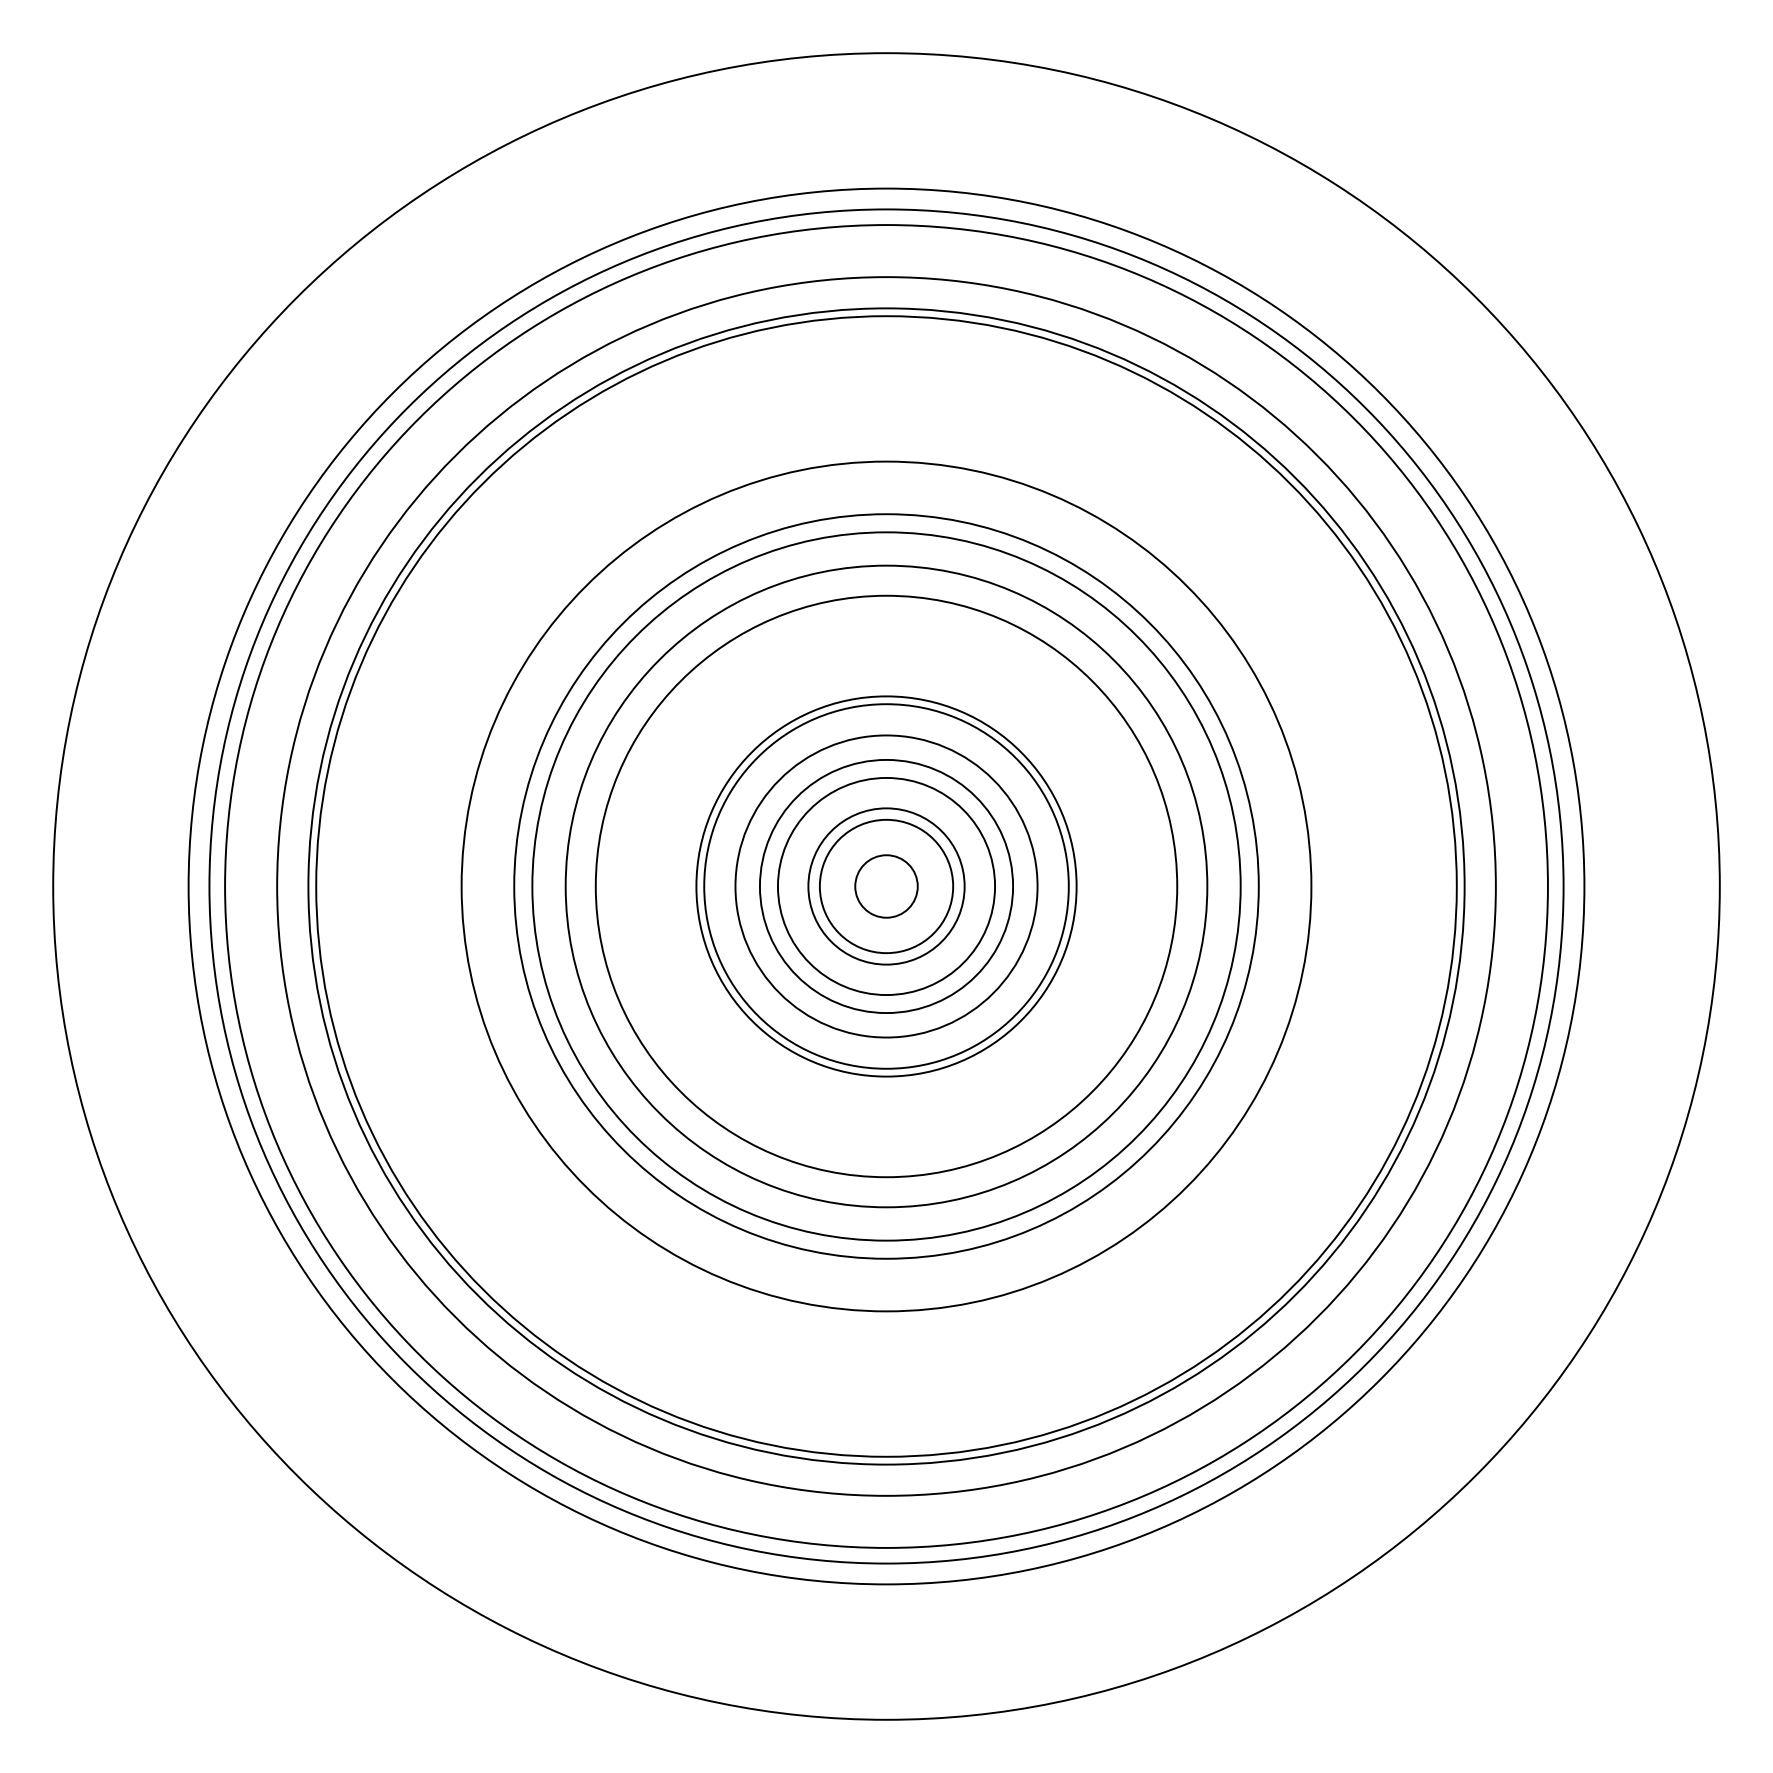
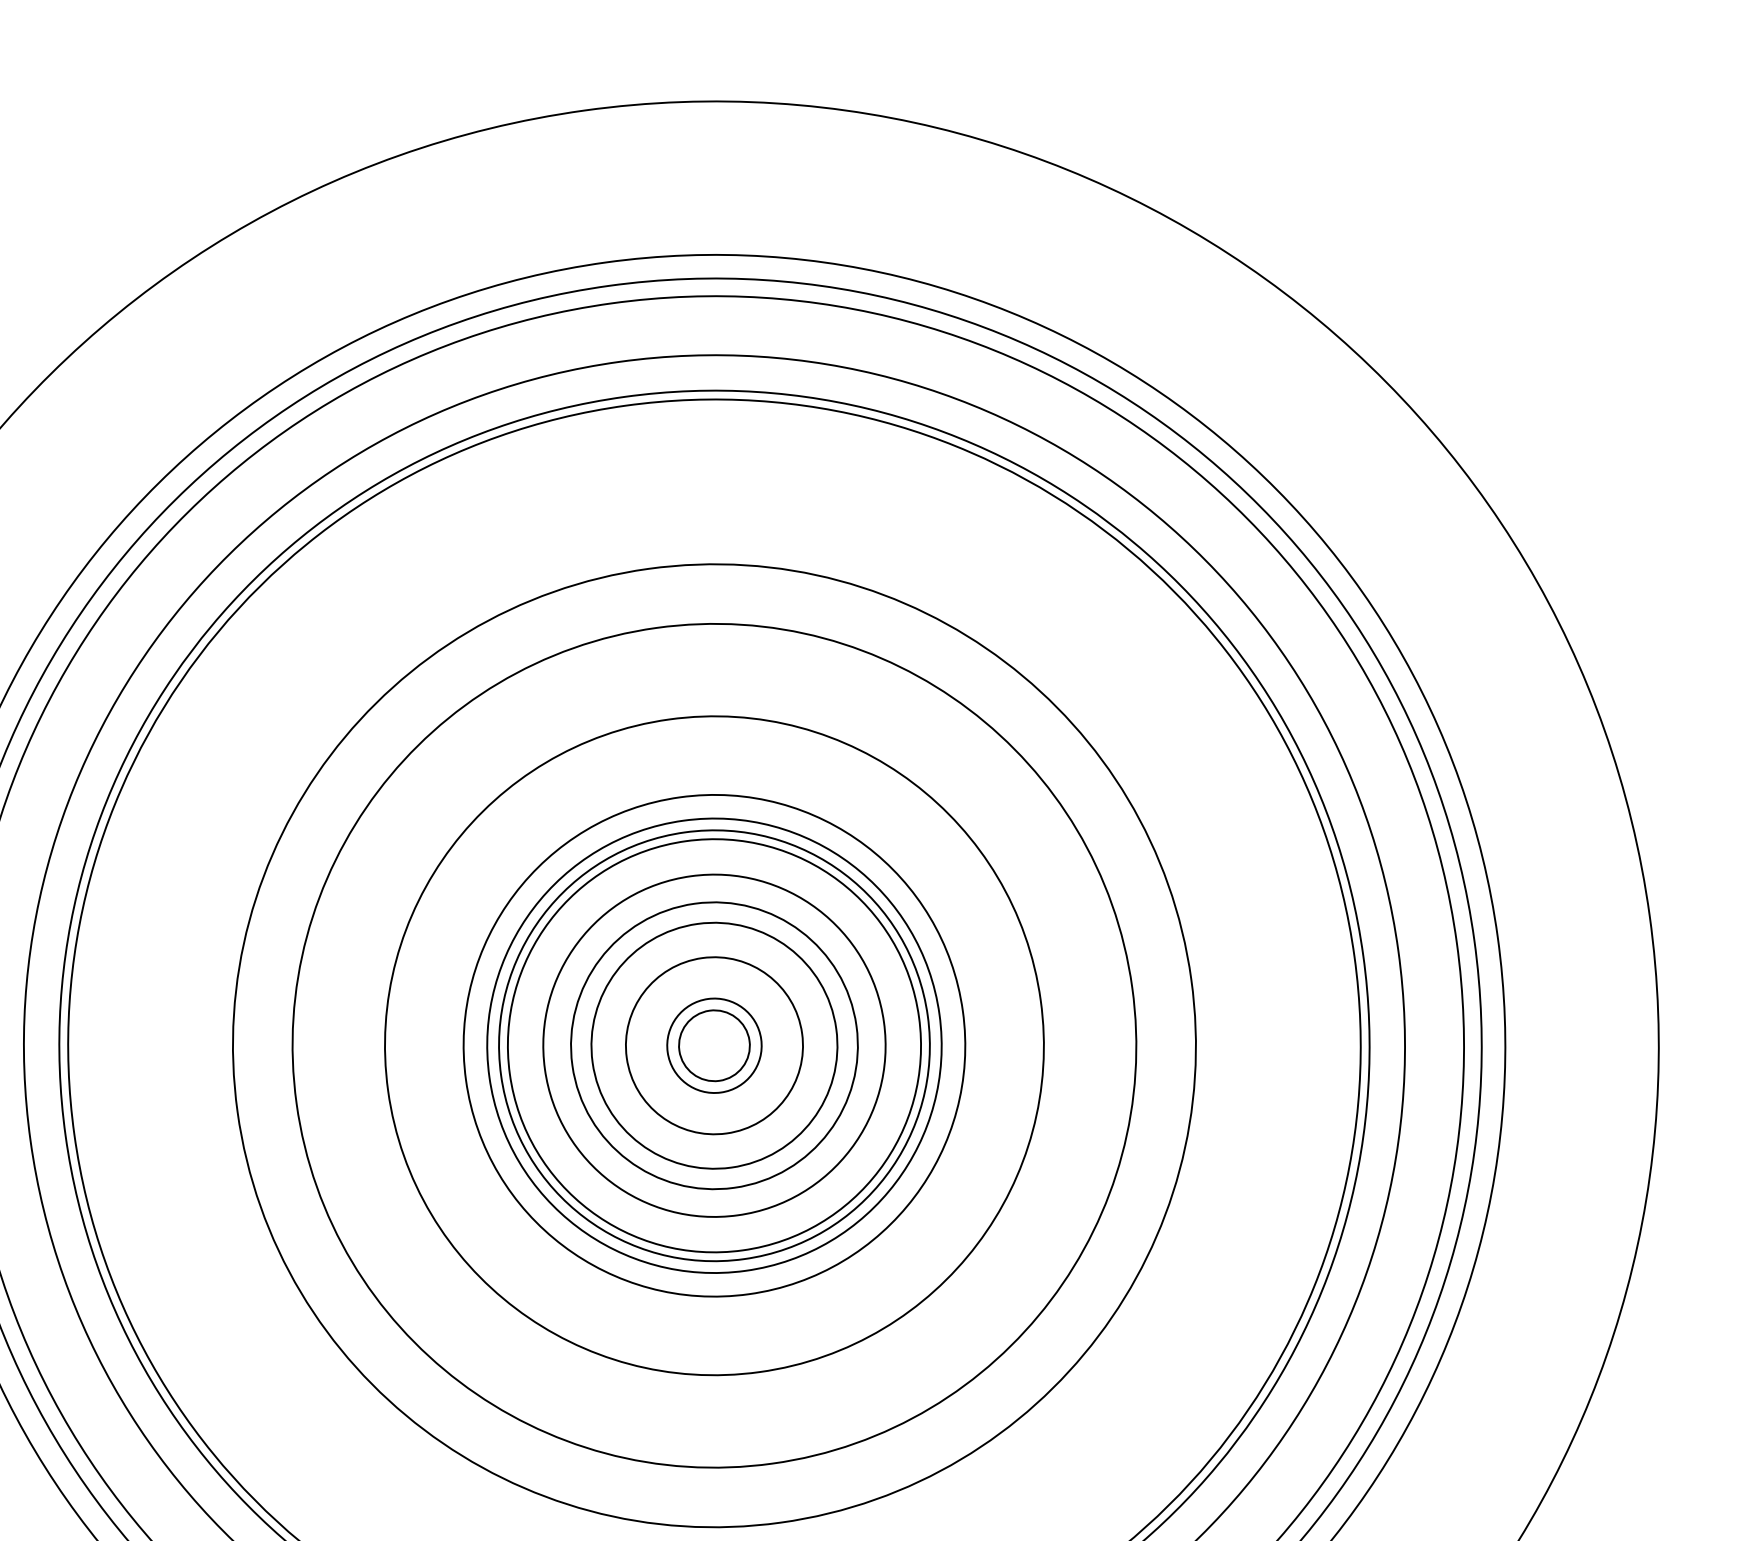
circle: (886, 886) -> (714, 1045), size x0.62
circle: (886, 886) -> (714, 1045), size x0.62
circle: (886, 886) -> (714, 1045), size x0.62

